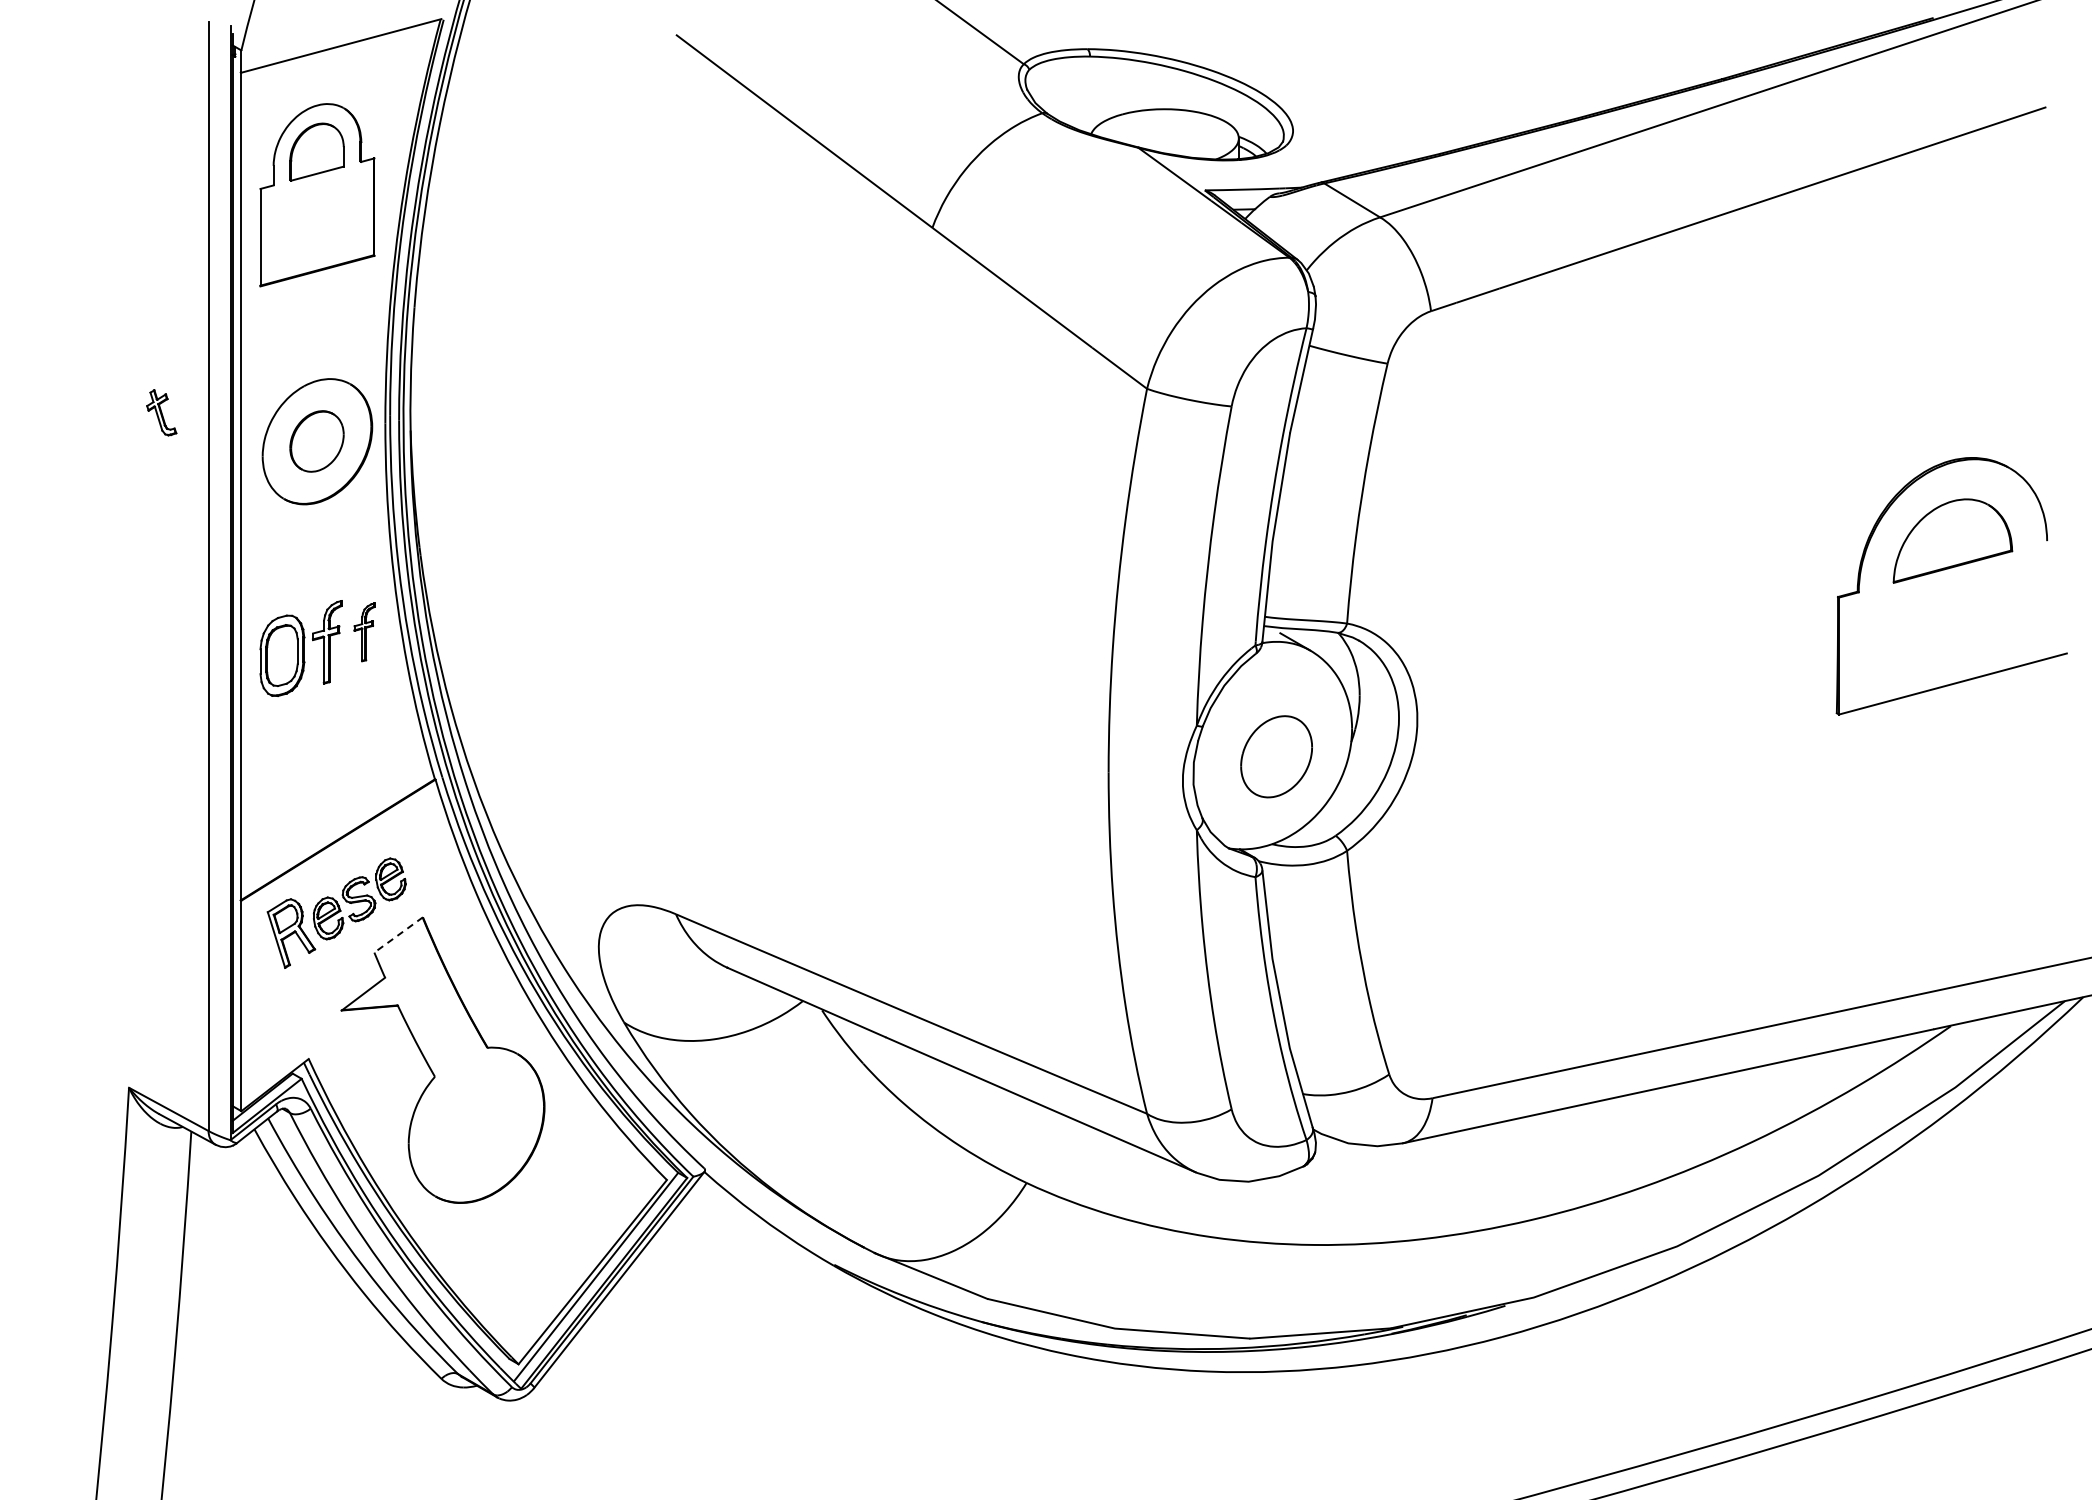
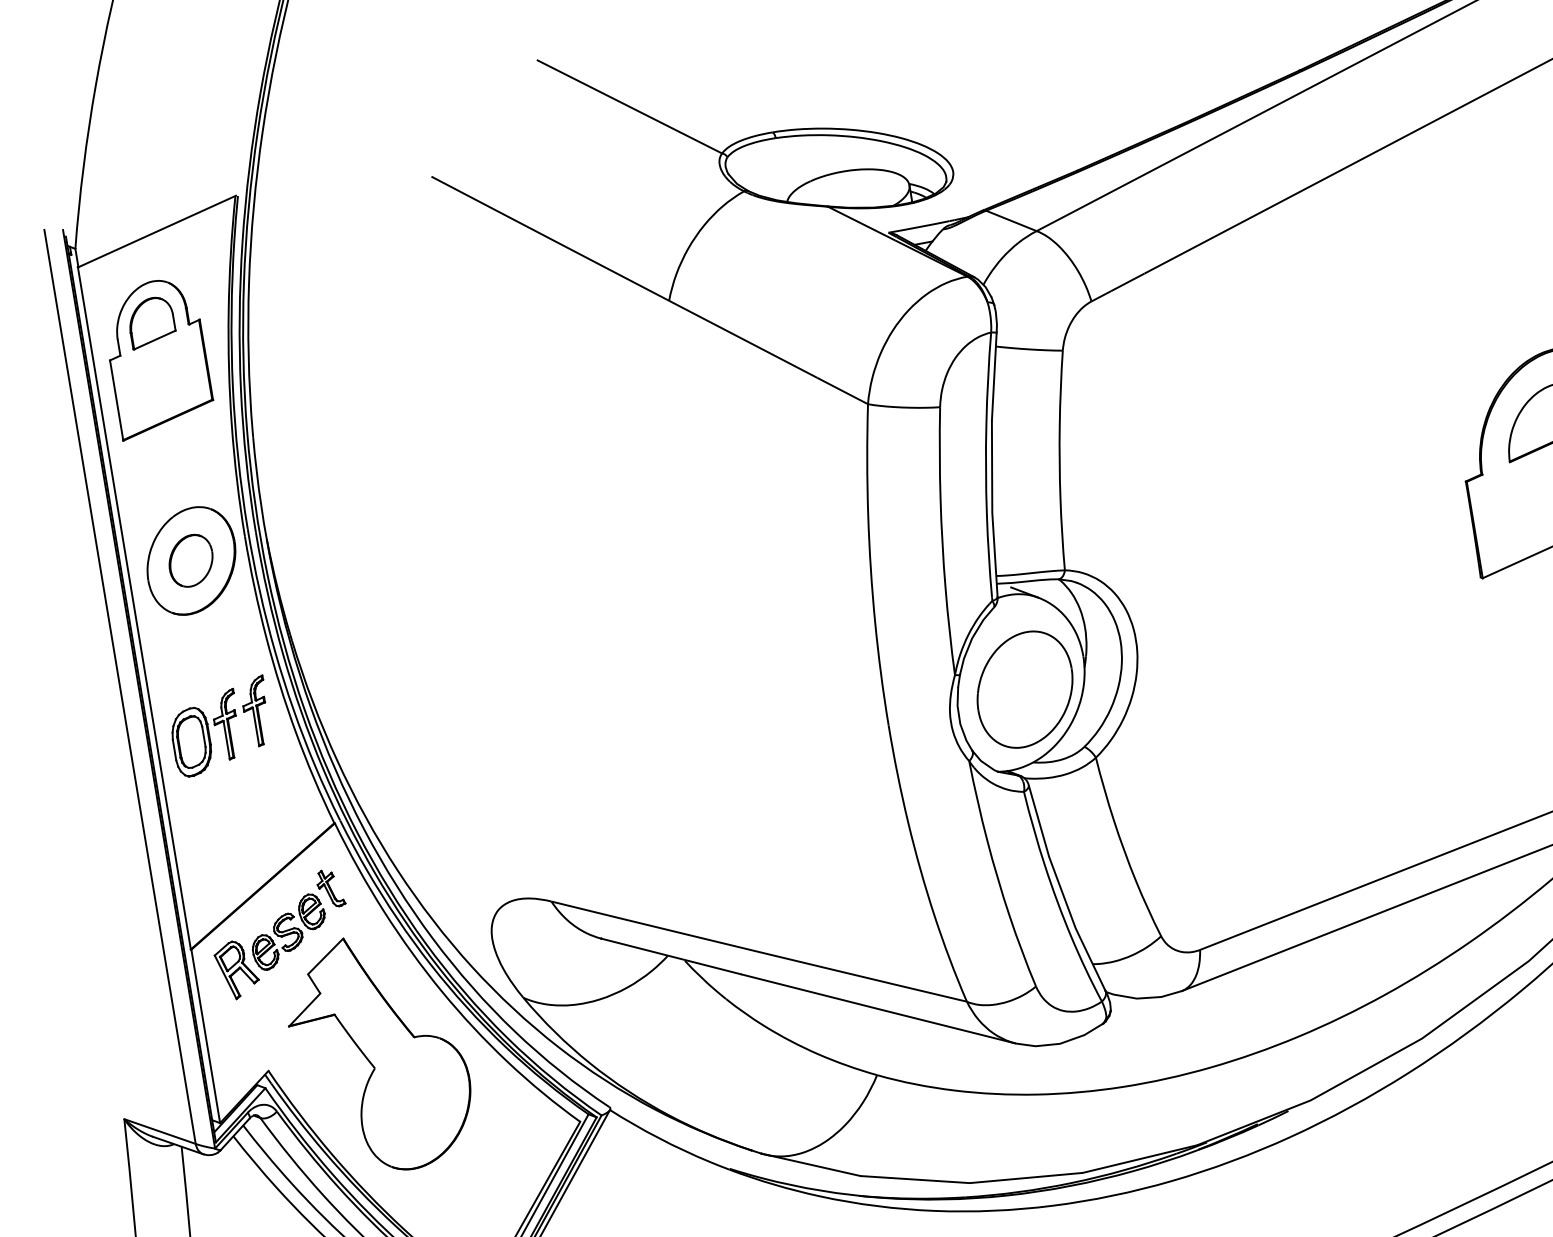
part: (161, 412) -> (330, 888), moved
part: (364, 632) -> (256, 711), size x1.43
part: (1276, 756) -> (1024, 689), size x1.67
line: (398, 935) -> (325, 956), dashed -> solid

